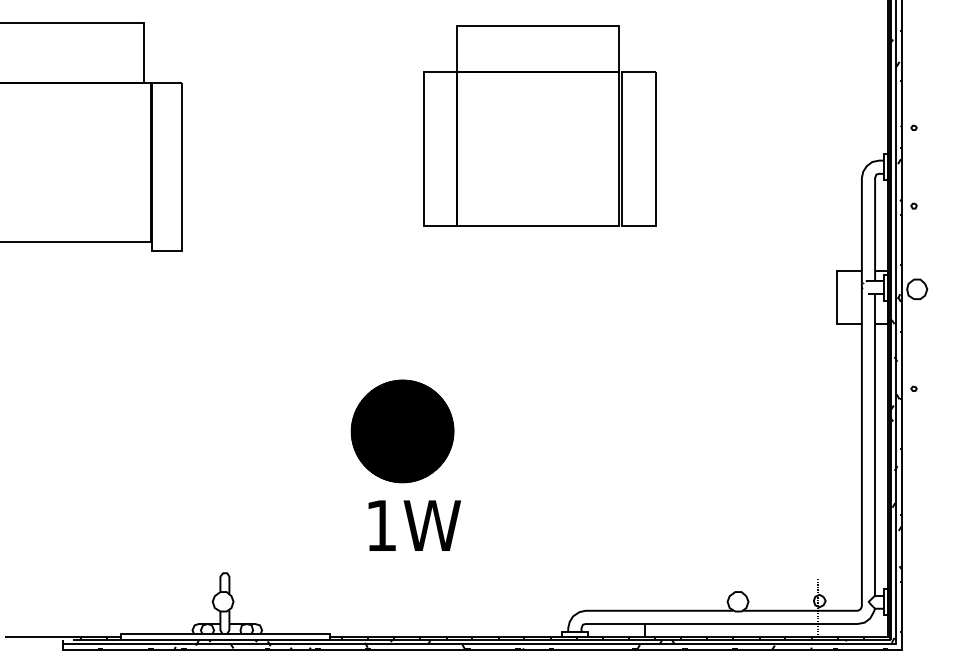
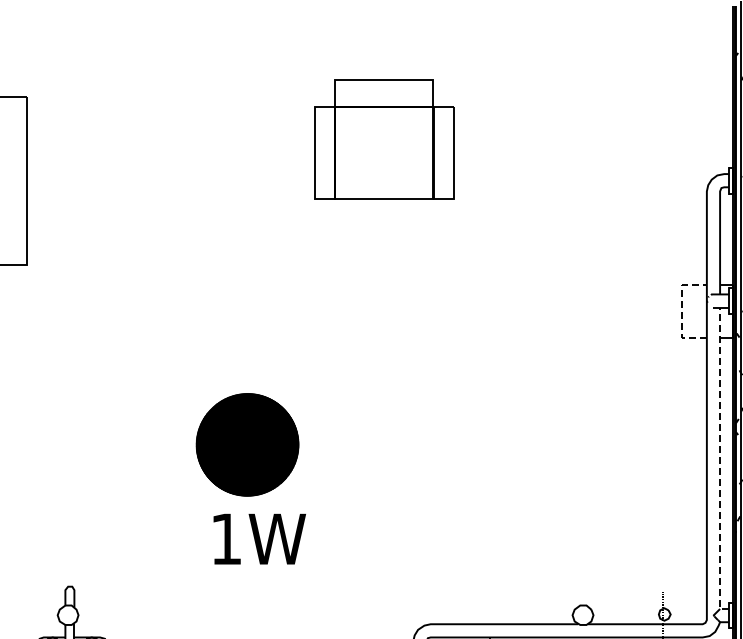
part: (539, 125) -> (384, 138), size x0.6
line: (836, 297) -> (681, 310), solid -> dashed
line: (875, 449) -> (720, 462), solid -> dashed

